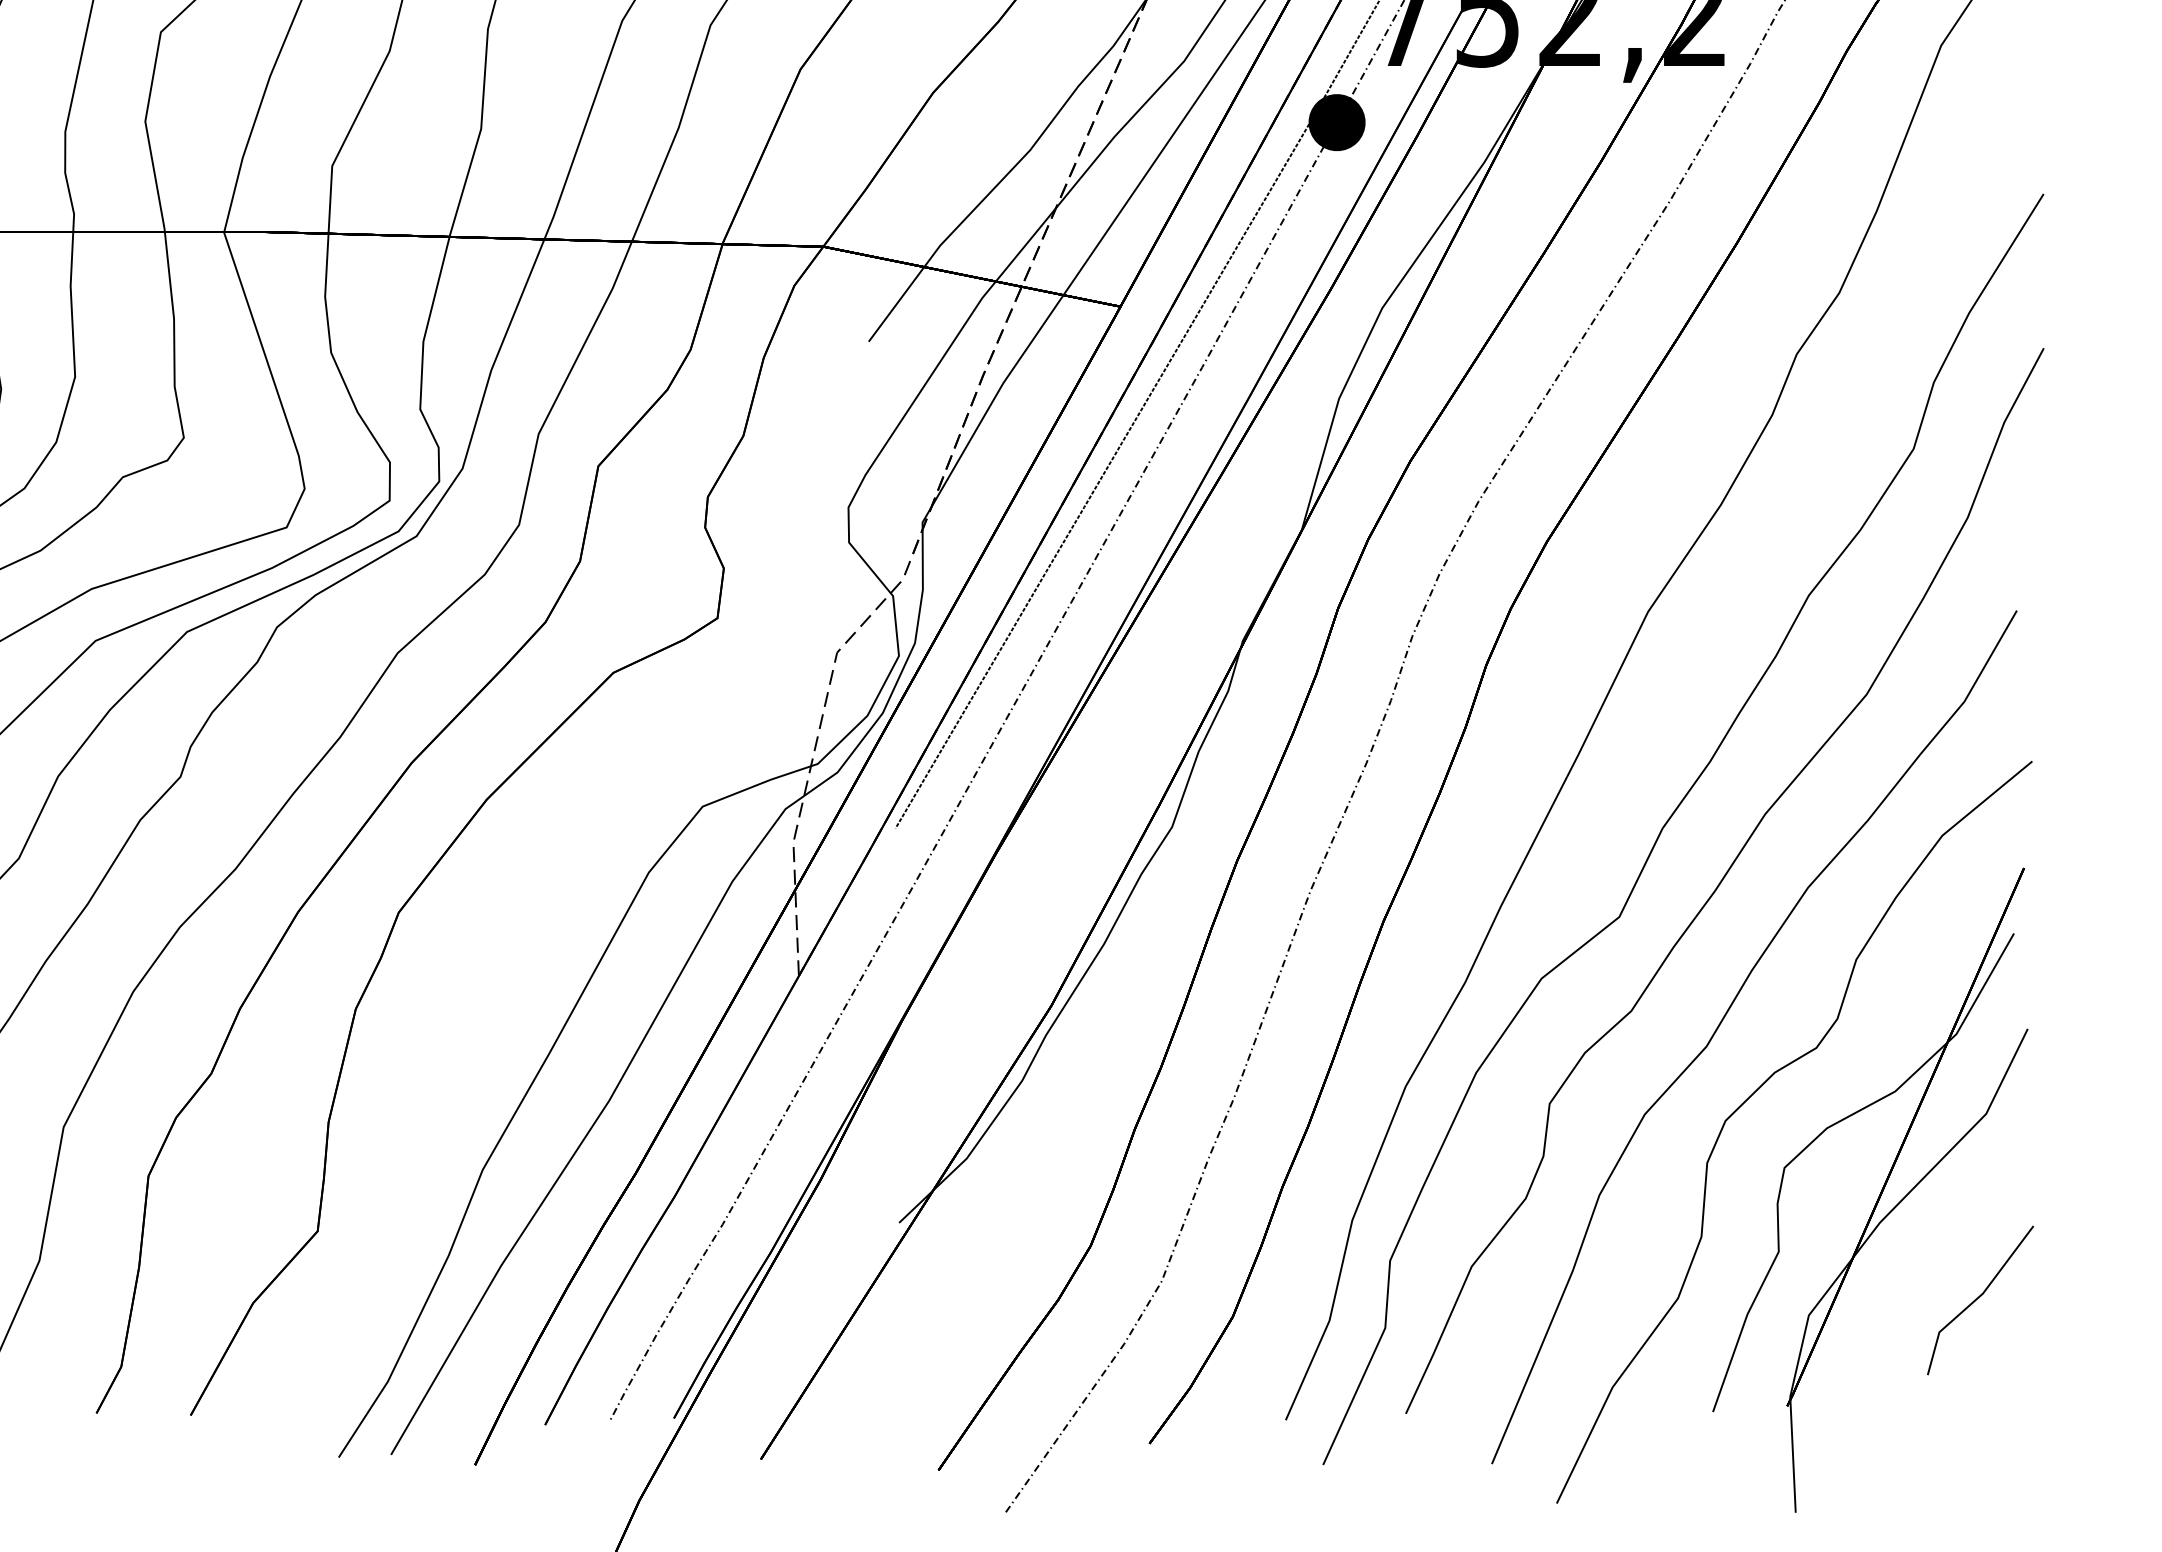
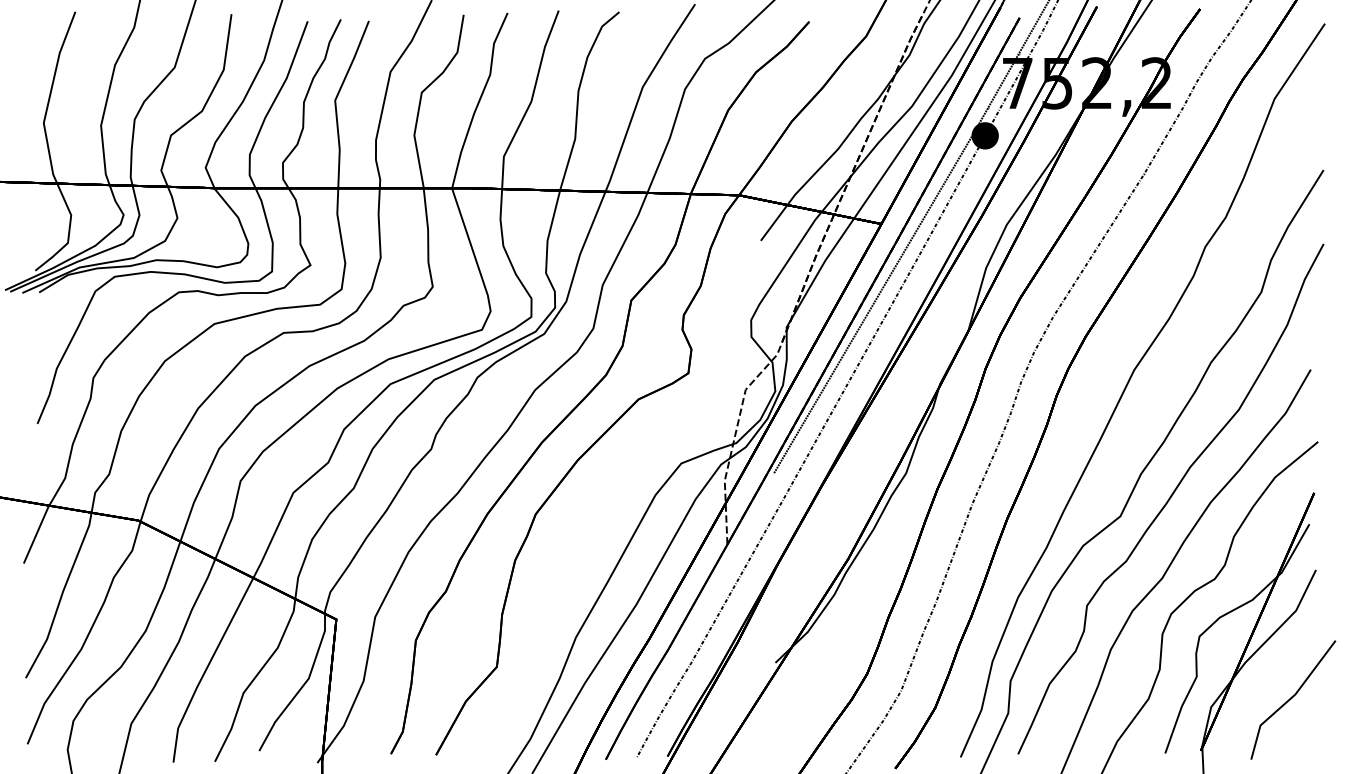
part: (1980, 1299) -> (1293, 699), size x1.67

